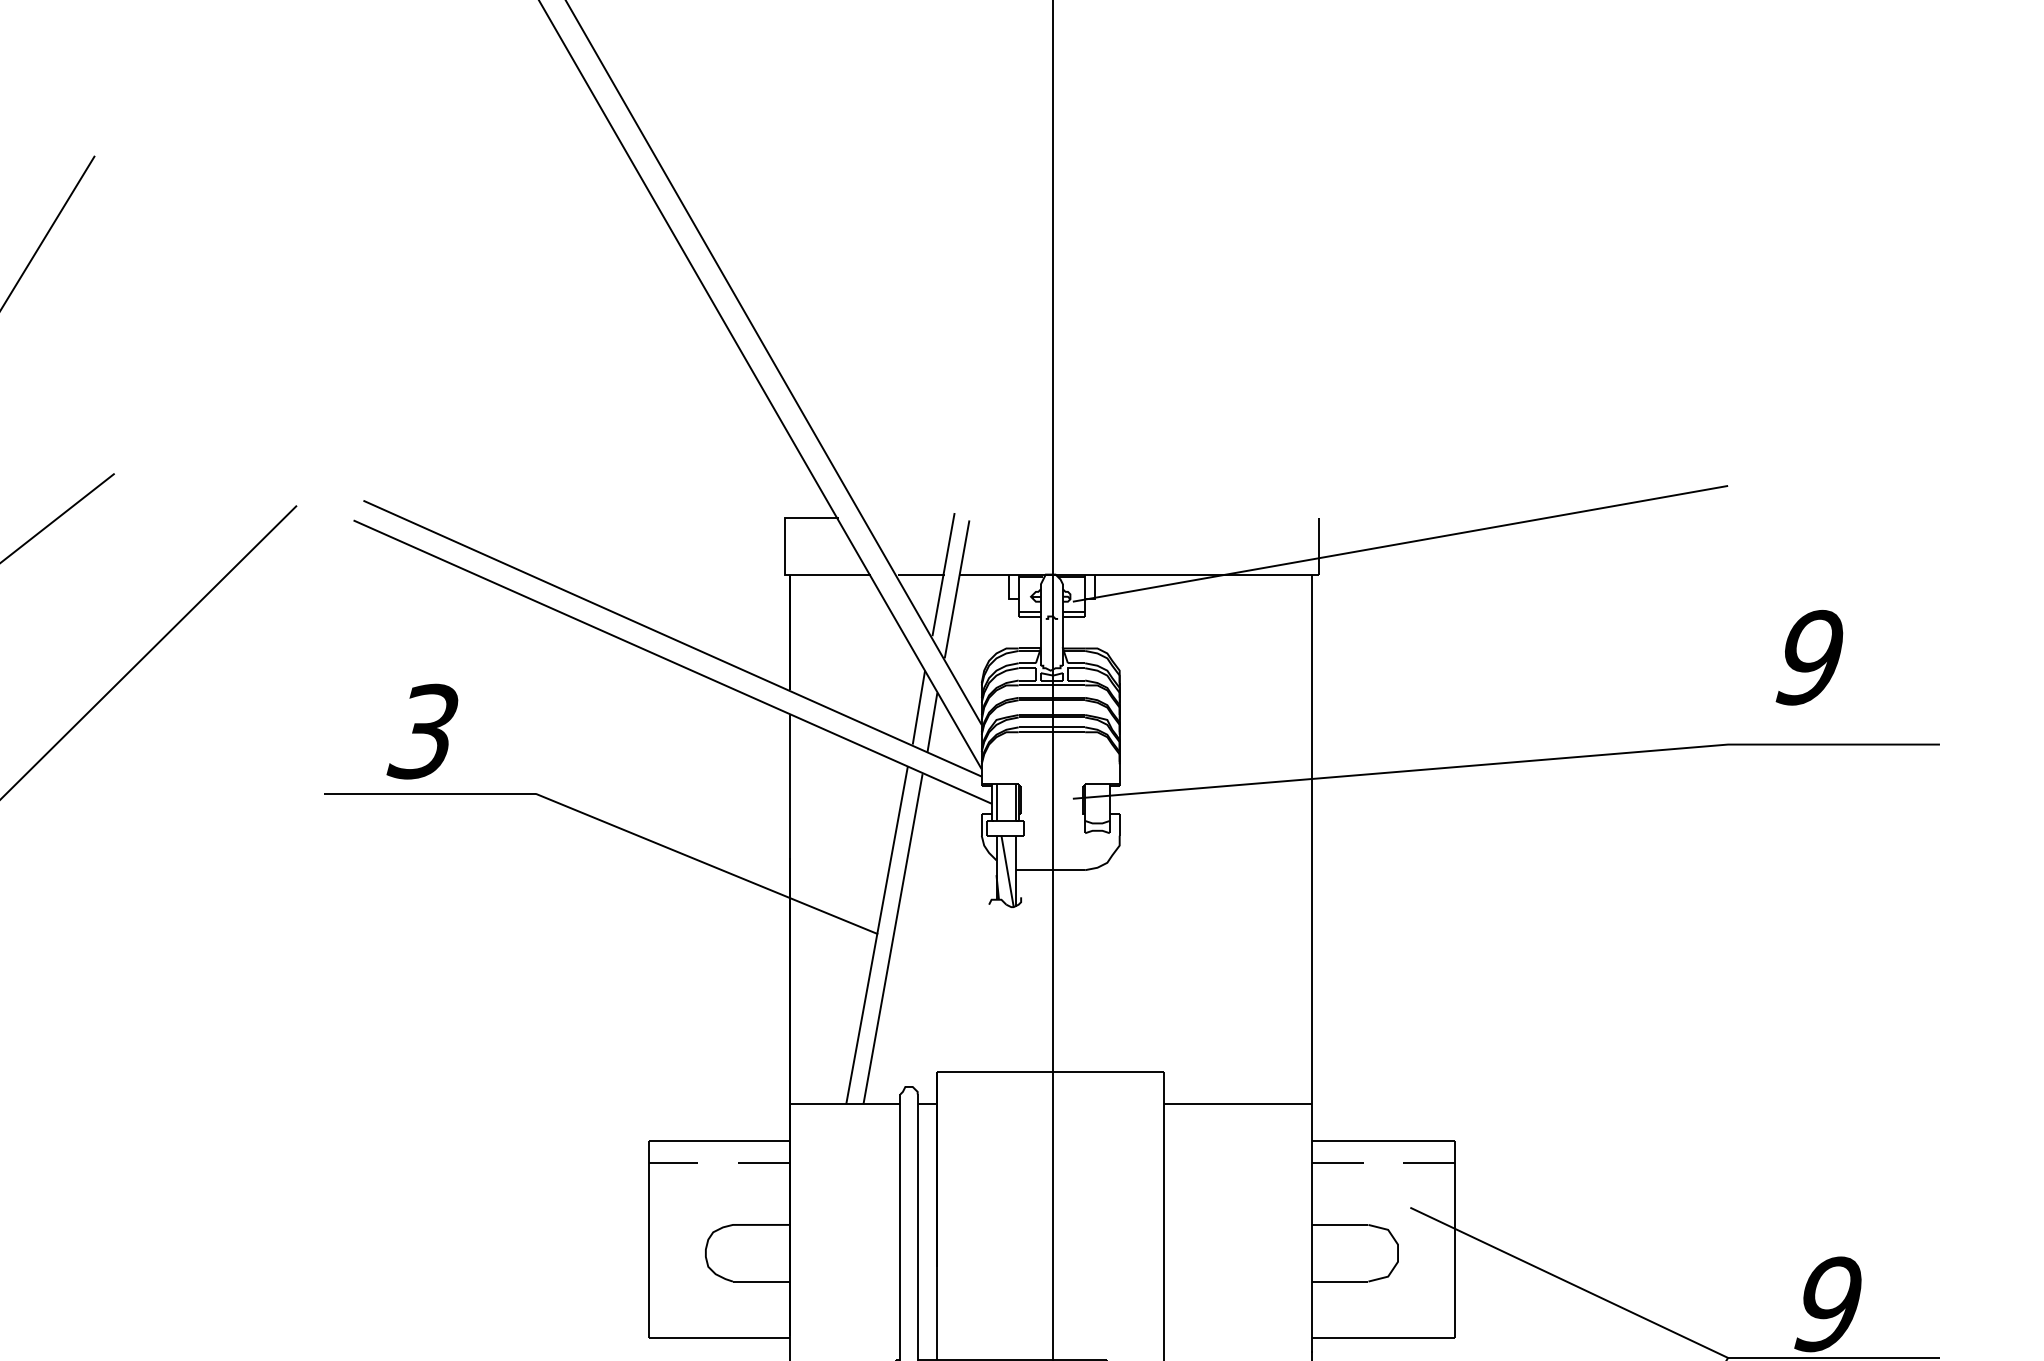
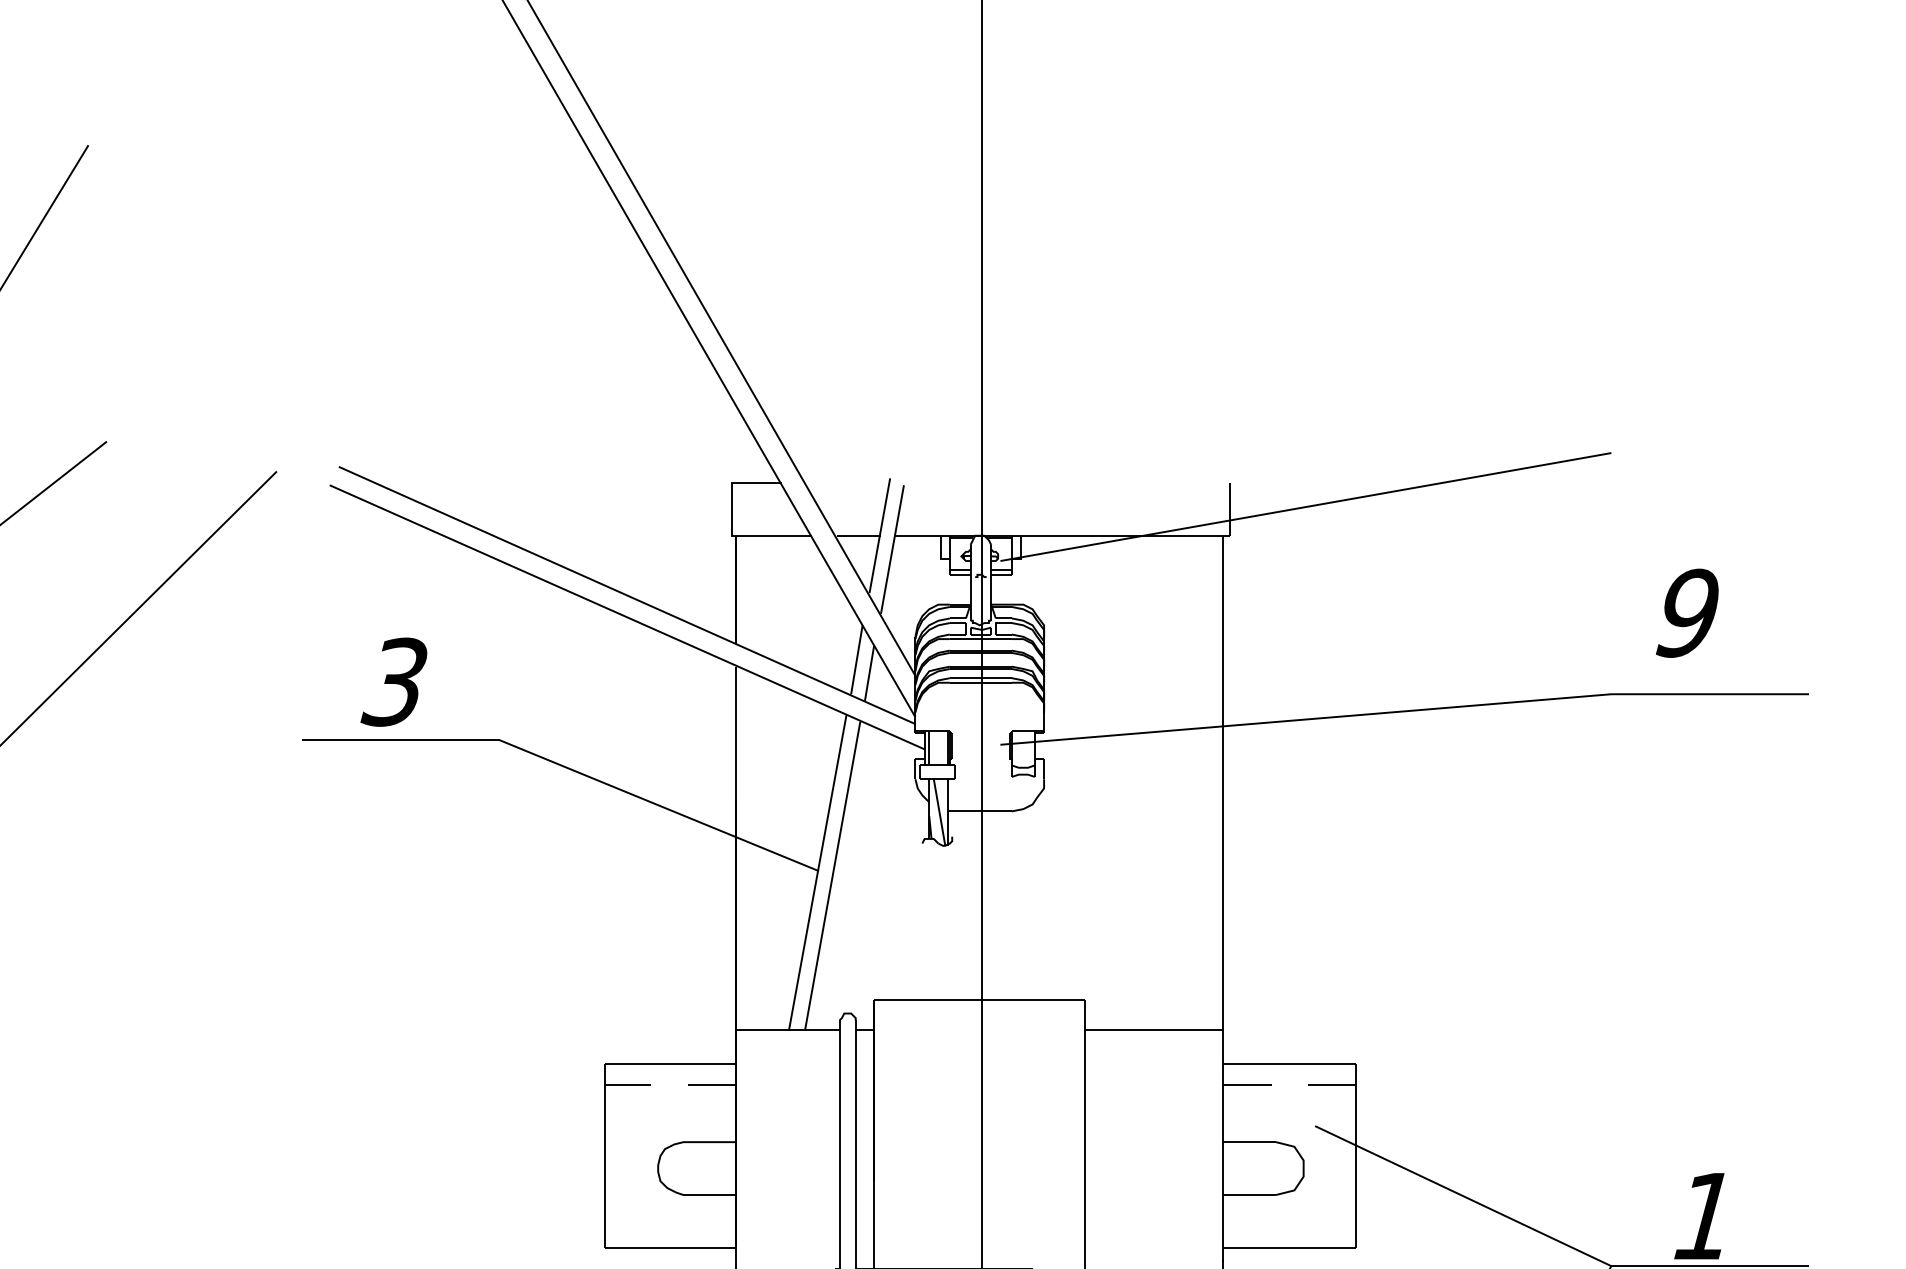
text: (1827, 1303) -> (1704, 1215), 9 -> 1

